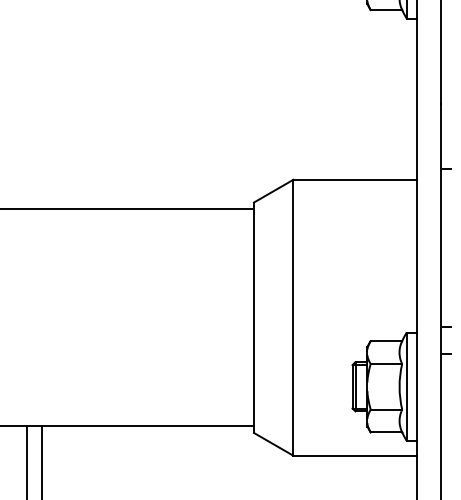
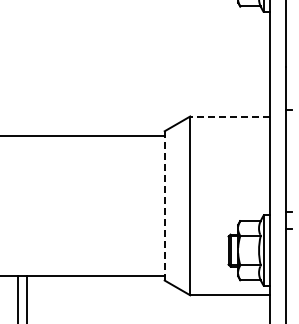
line: (355, 179) -> (230, 116), solid -> dashed
line: (253, 317) -> (164, 205), solid -> dashed

